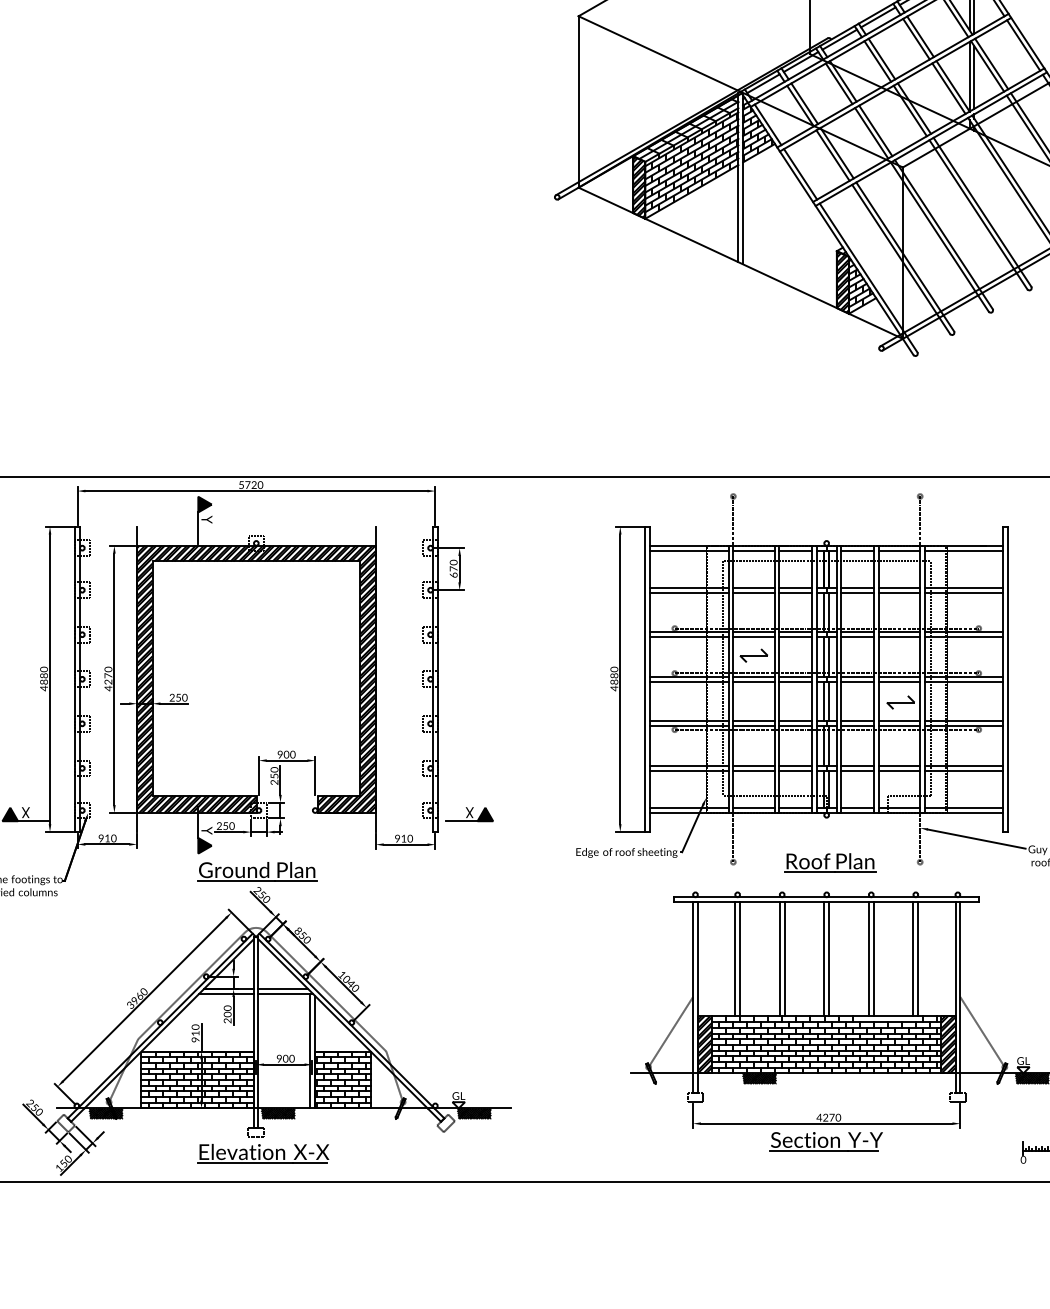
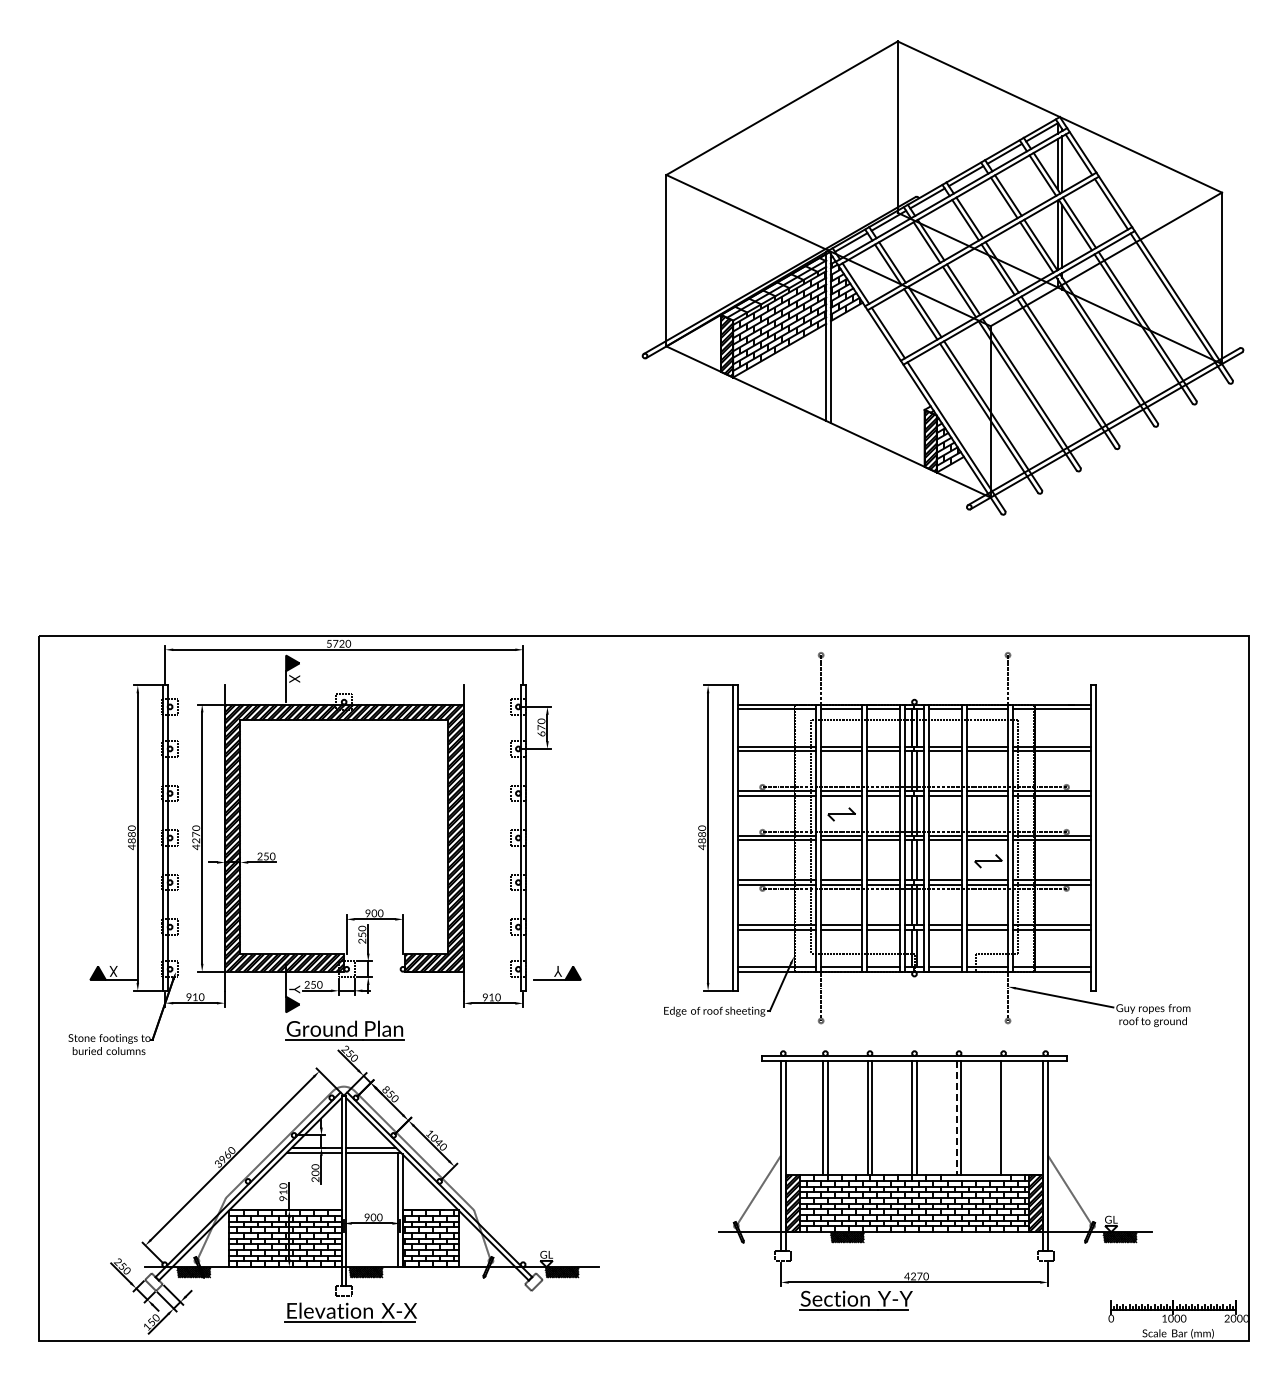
text: (206, 519) -> (294, 678), Y -> X
text: (469, 812) -> (557, 971), X -> Y
part: (829, 862) -> (917, 1021), removed
line: (918, 958) -> (1006, 1117), removed
line: (868, 959) -> (956, 1118), solid -> dashed
part: (825, 1141) -> (855, 1300), moved

